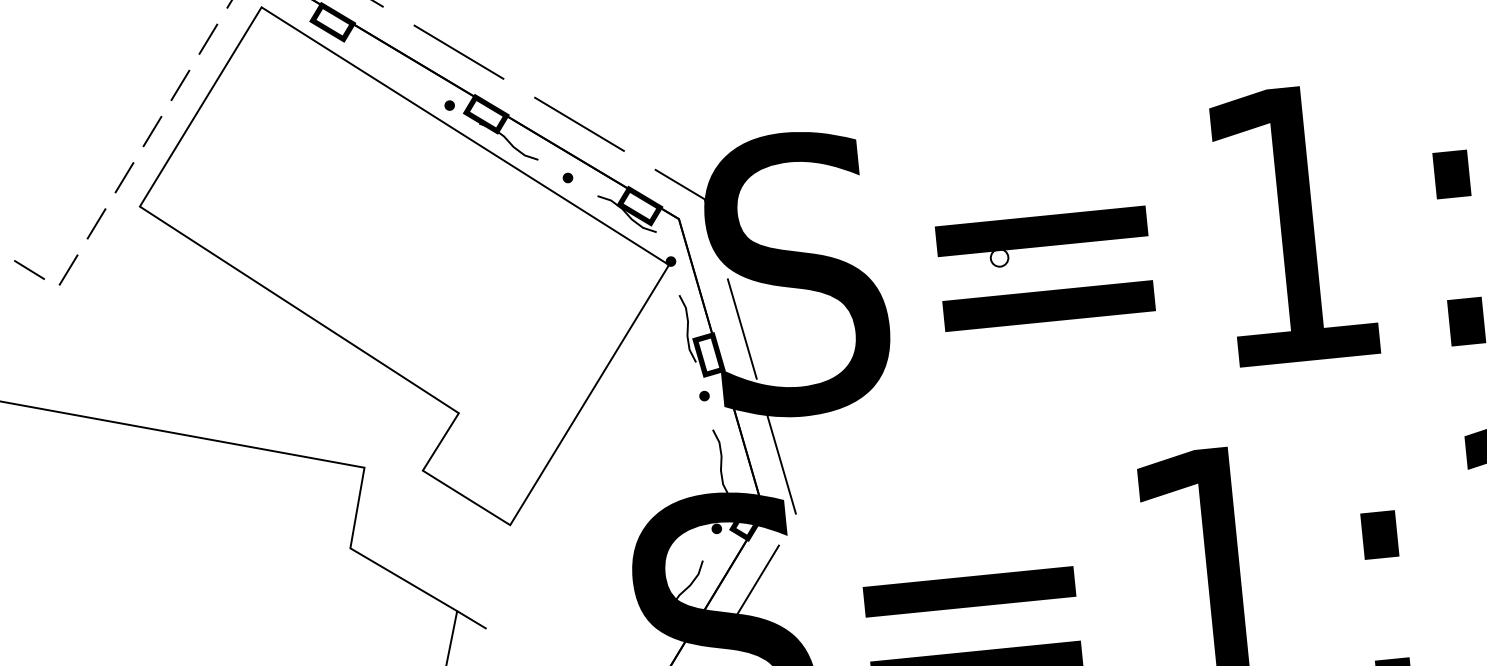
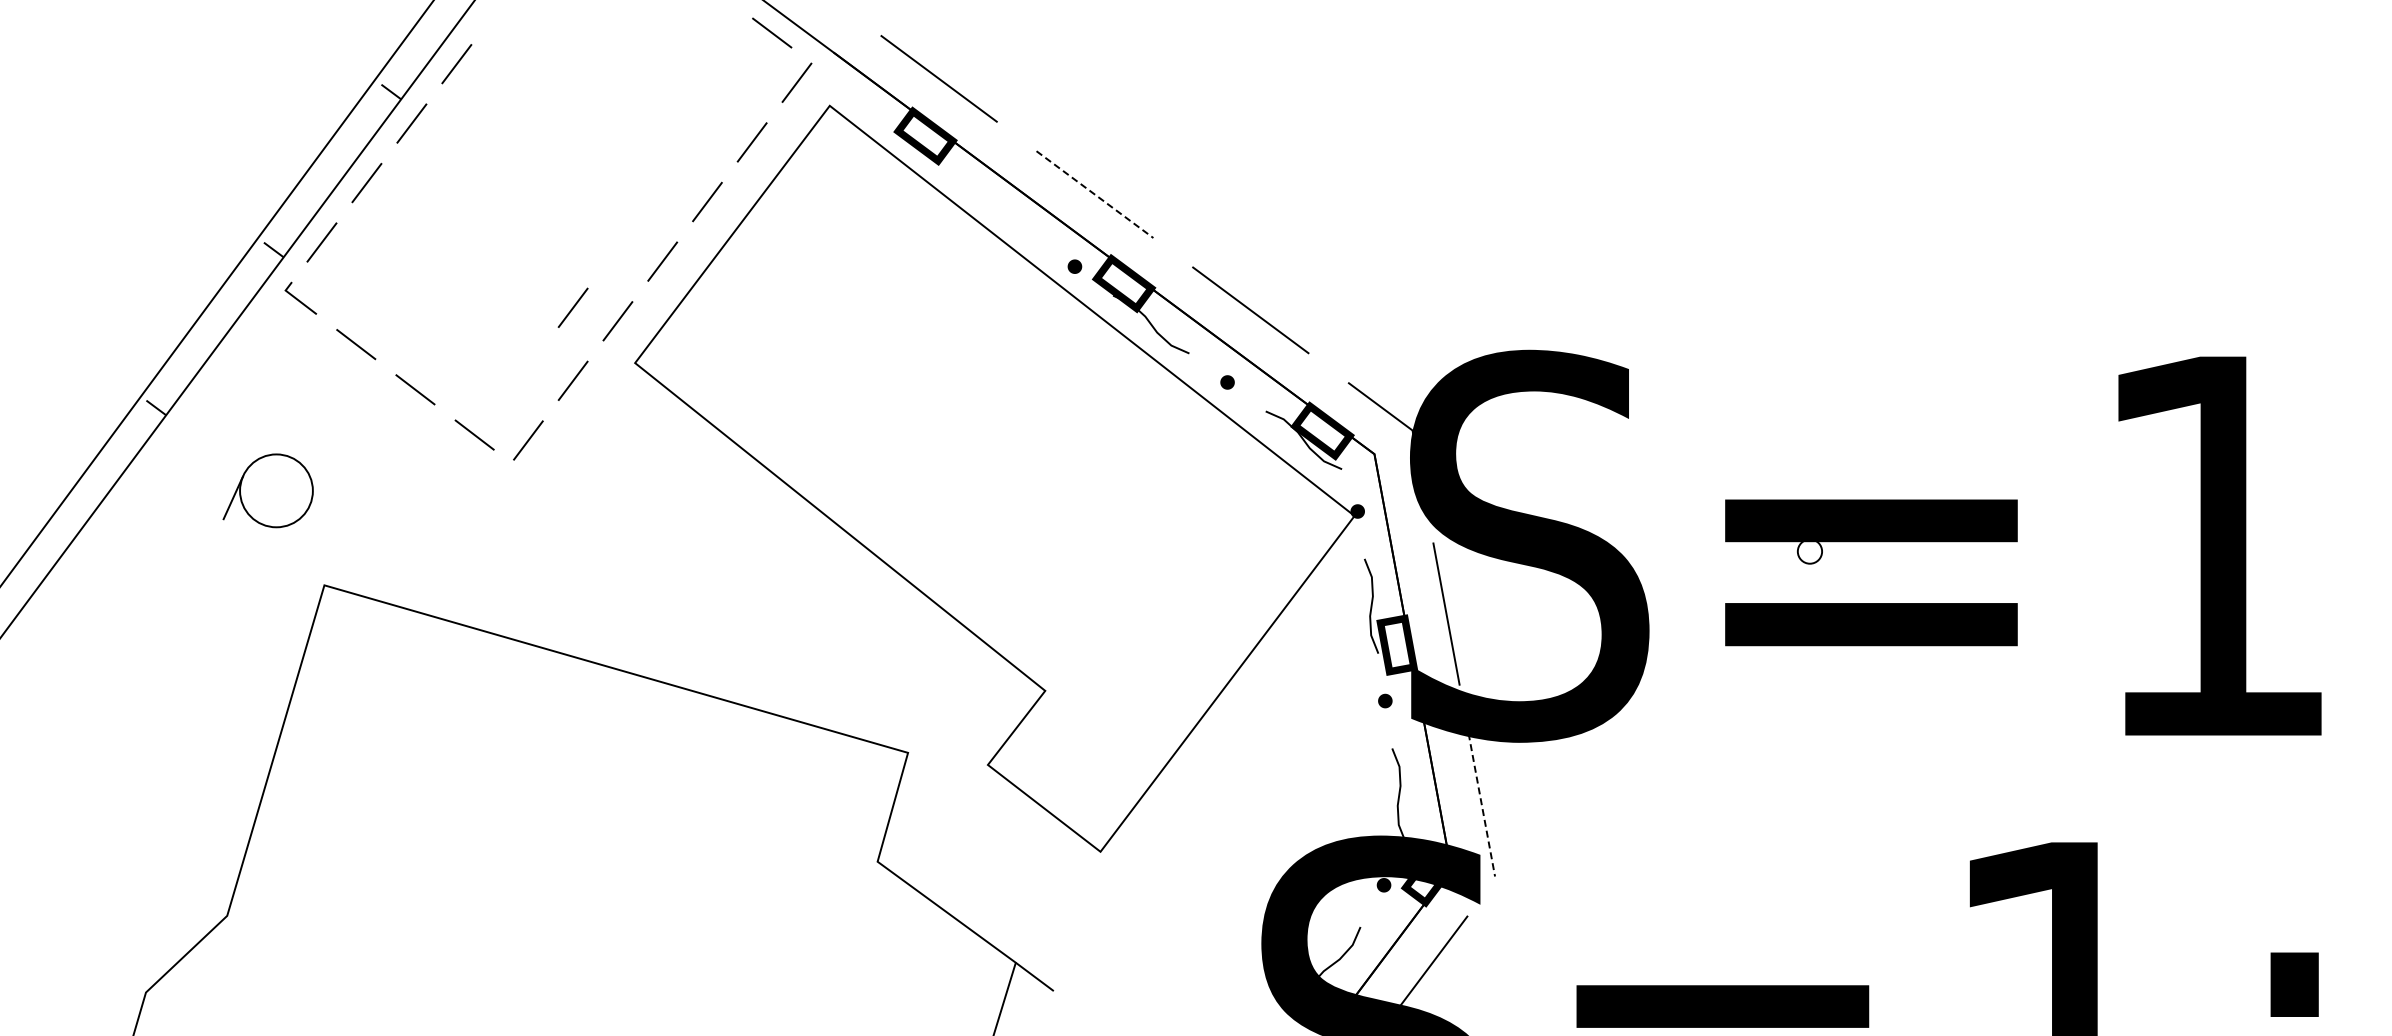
line: (458, 52) -> (1094, 194), solid -> dashed
line: (90, 171) -> (572, 307), added
line: (781, 463) -> (1481, 804), solid -> dashed

